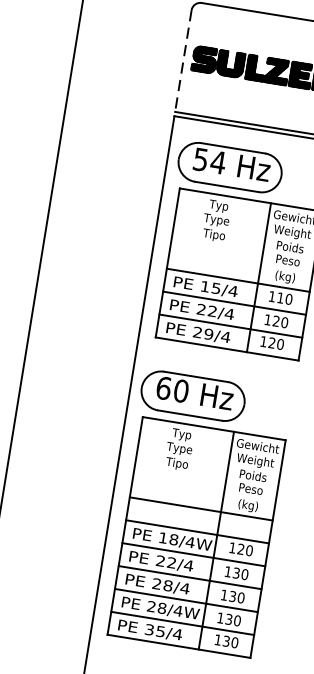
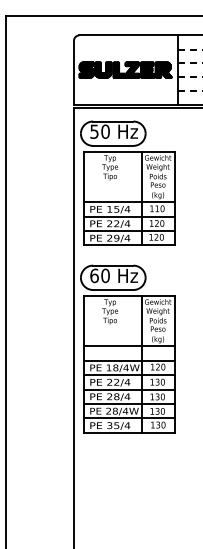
line: (182, 61) -> (73, 73), dashed -> solid
text: (218, 162) -> (105, 131), 54 -> 50

